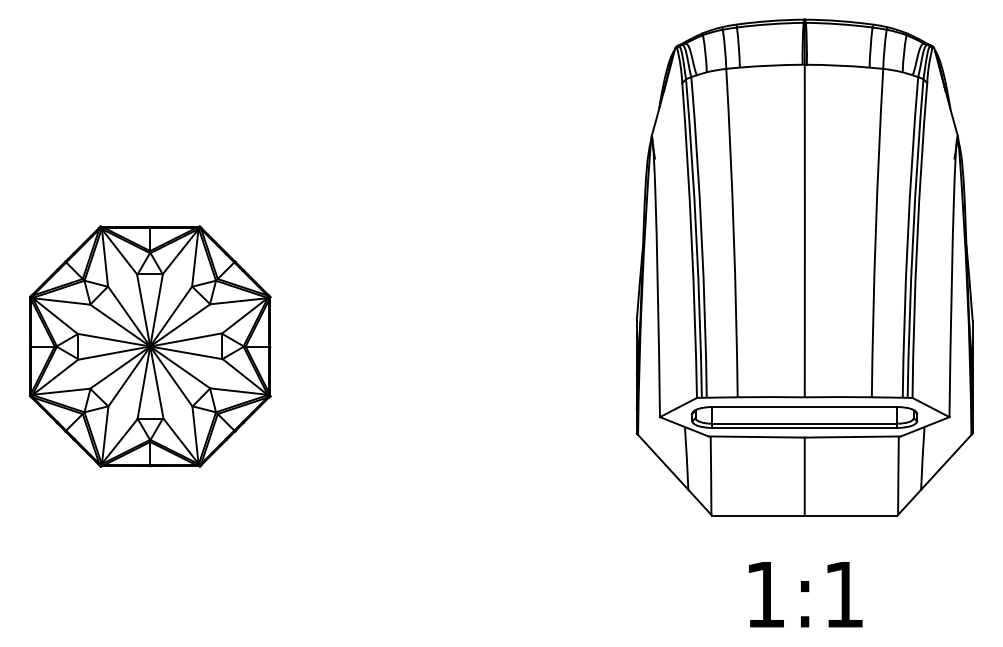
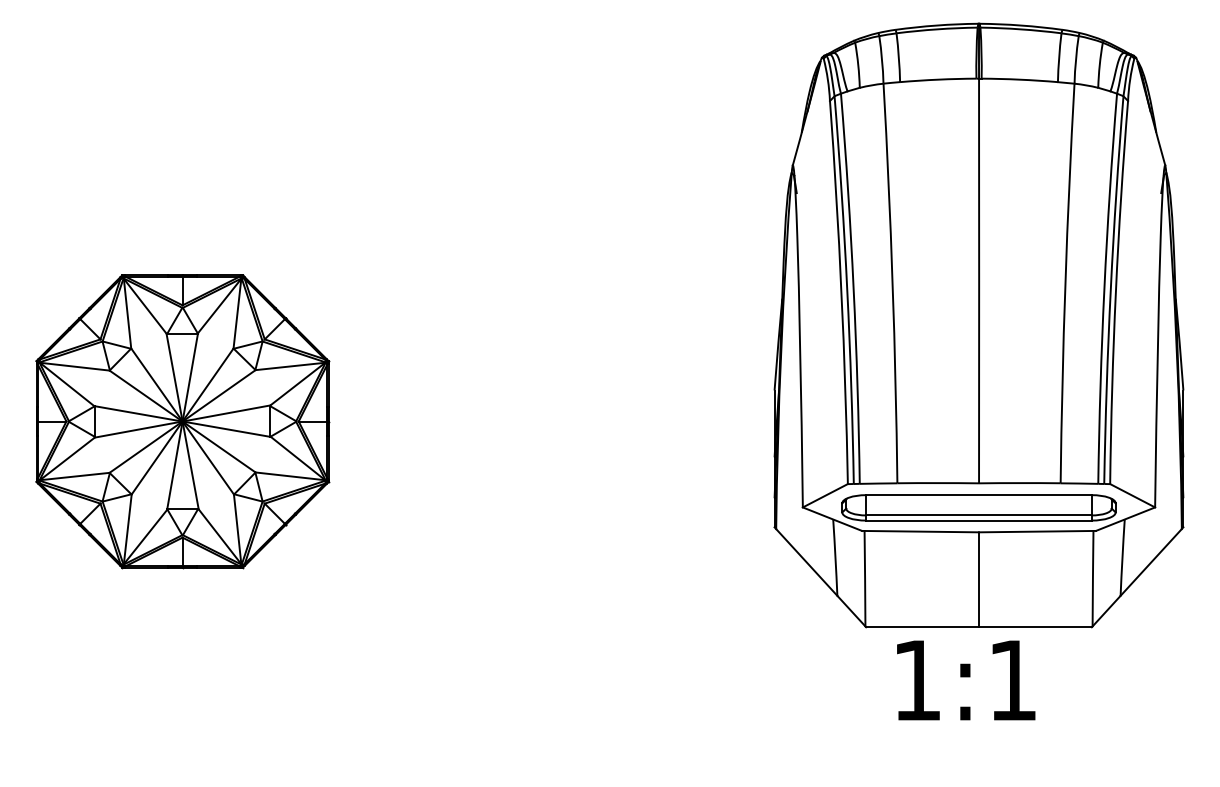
text: (805, 594) -> (966, 680), moved

